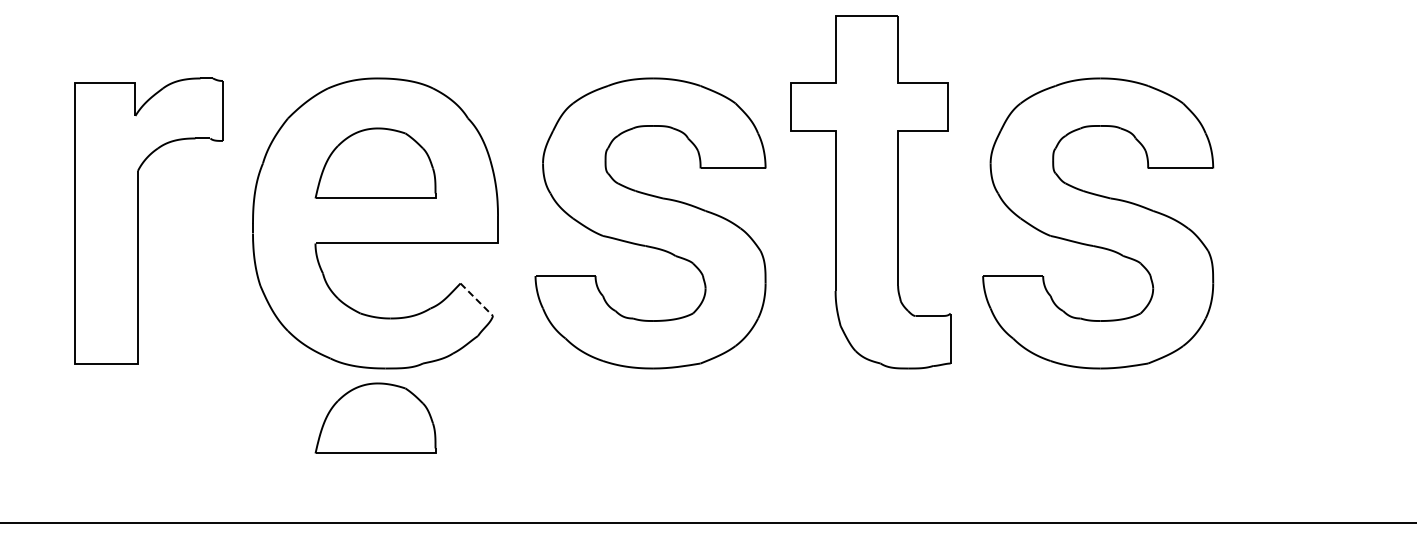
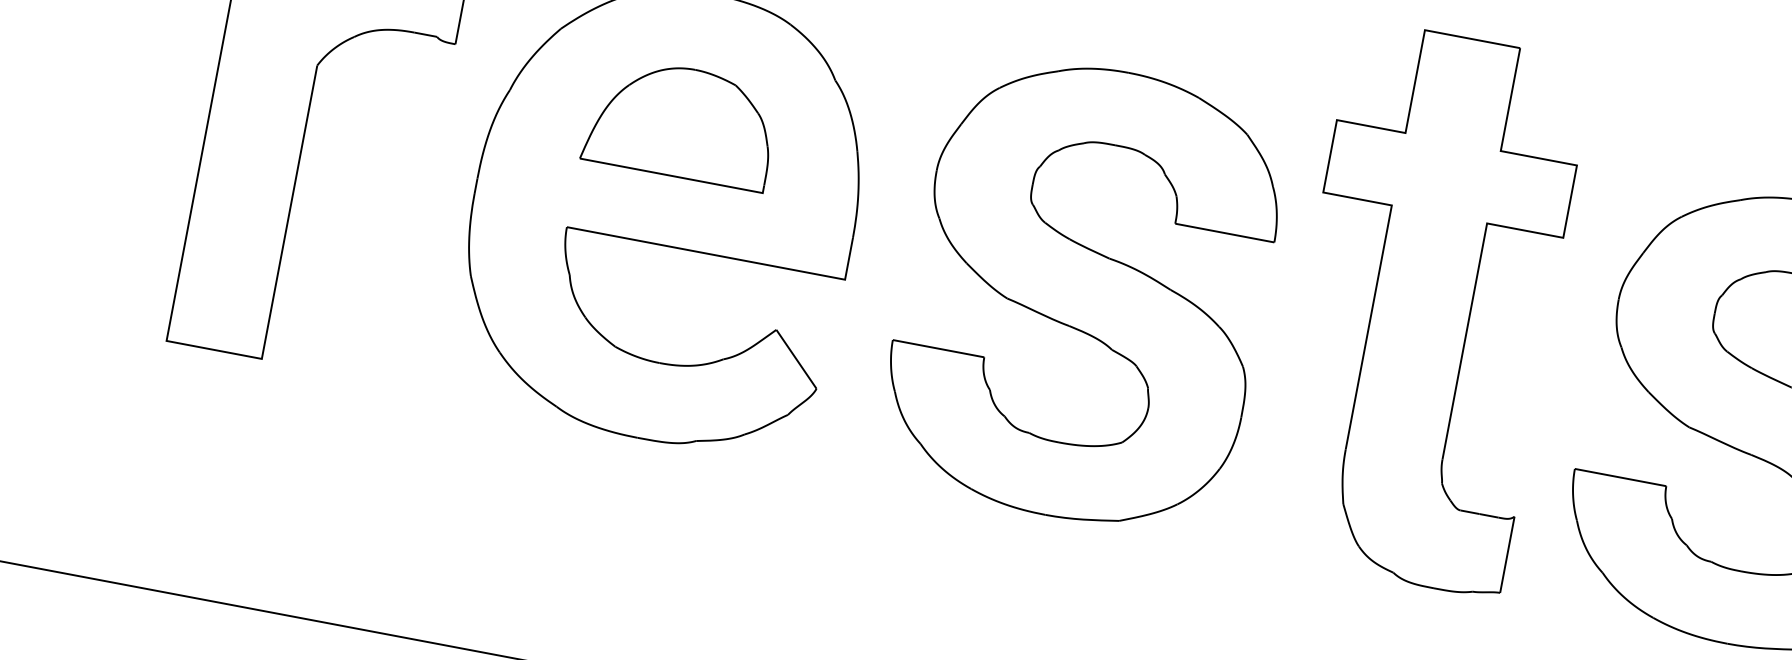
line: (476, 299) -> (796, 358), dashed -> solid
part: (375, 417) -> (608, 509), removed

